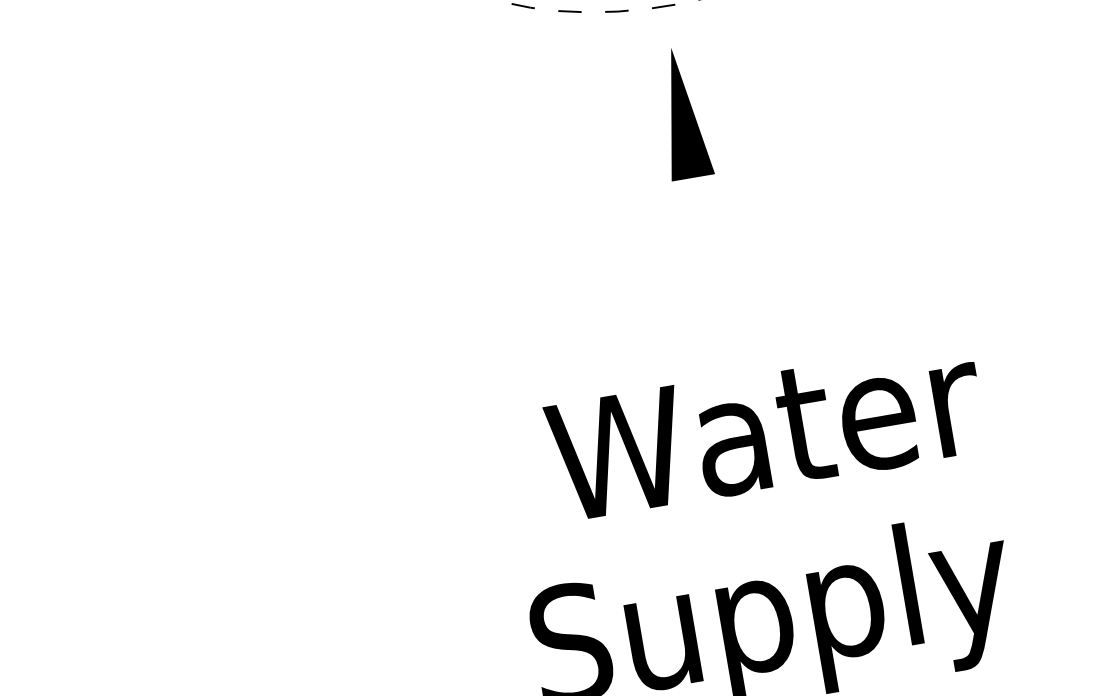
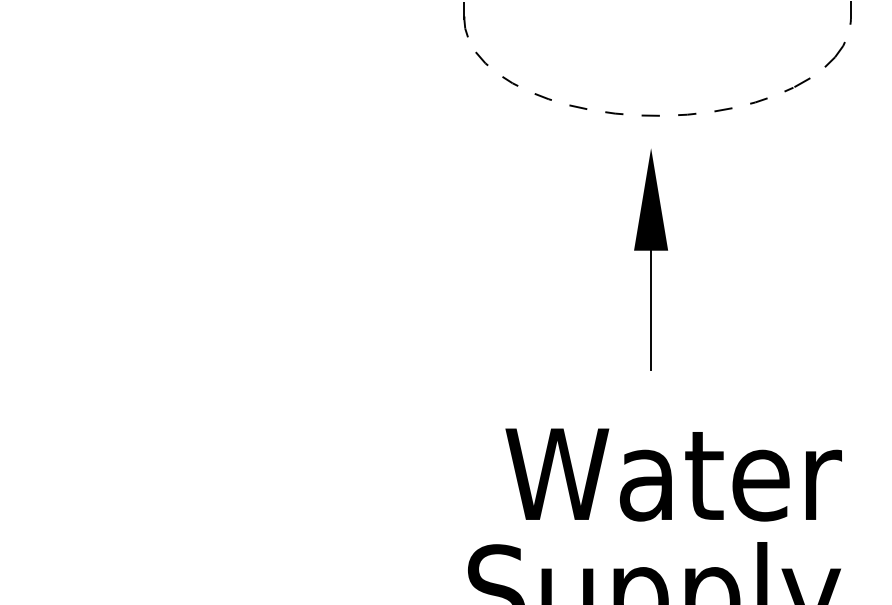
line: (705, 253) -> (650, 310), added
text: (765, 429) -> (673, 474), moved

